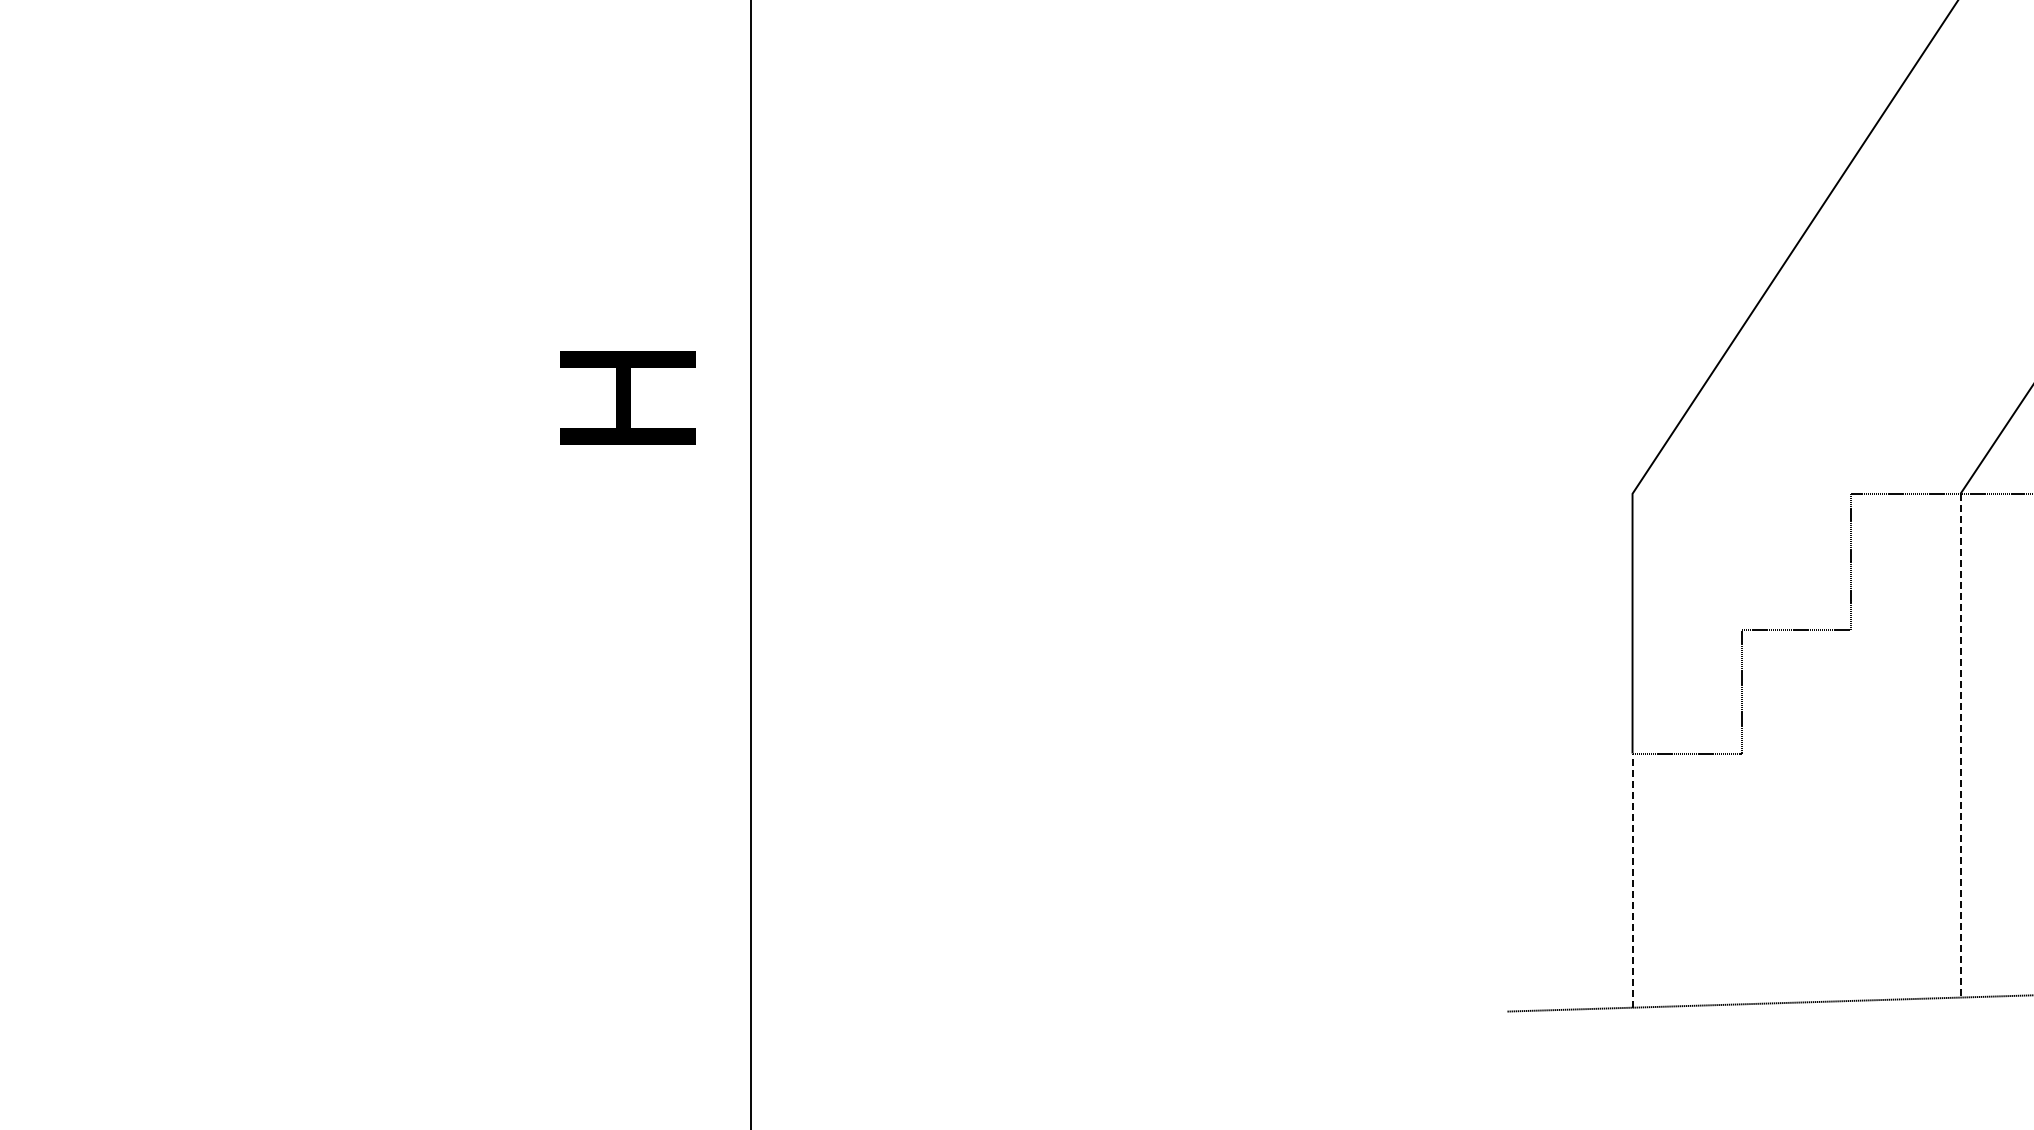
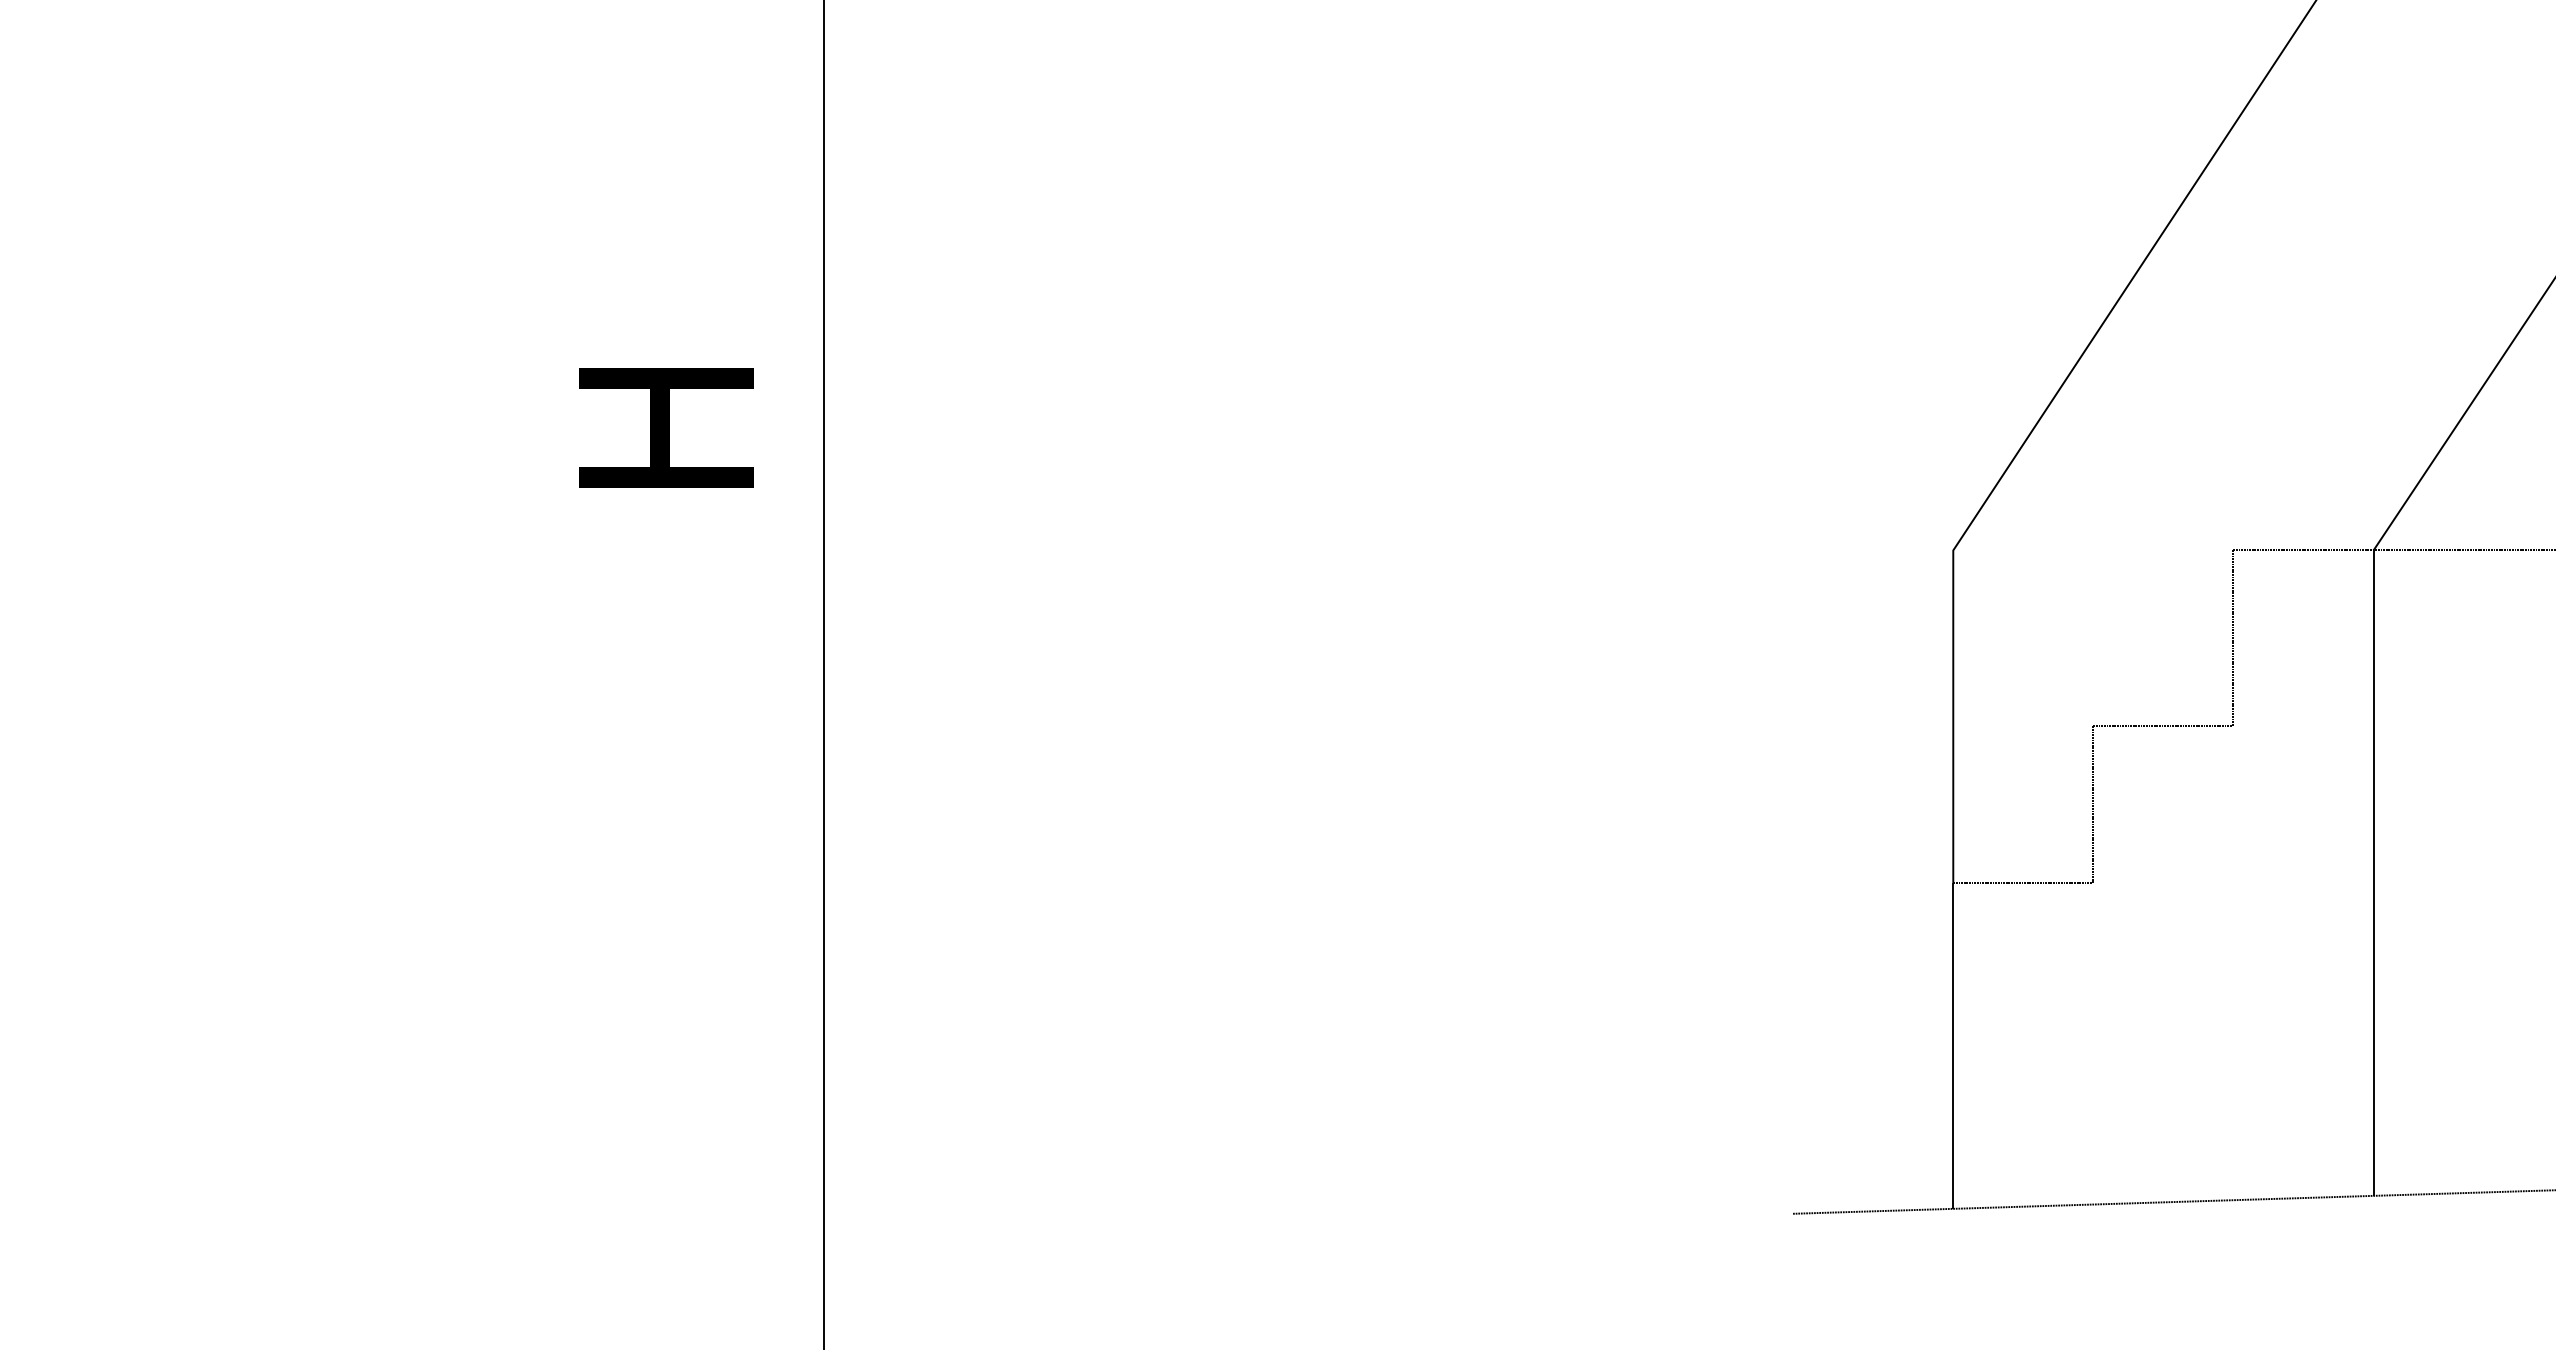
line: (1960, 745) -> (2373, 872), dashed -> solid
line: (1632, 880) -> (1953, 1045), dashed -> solid

